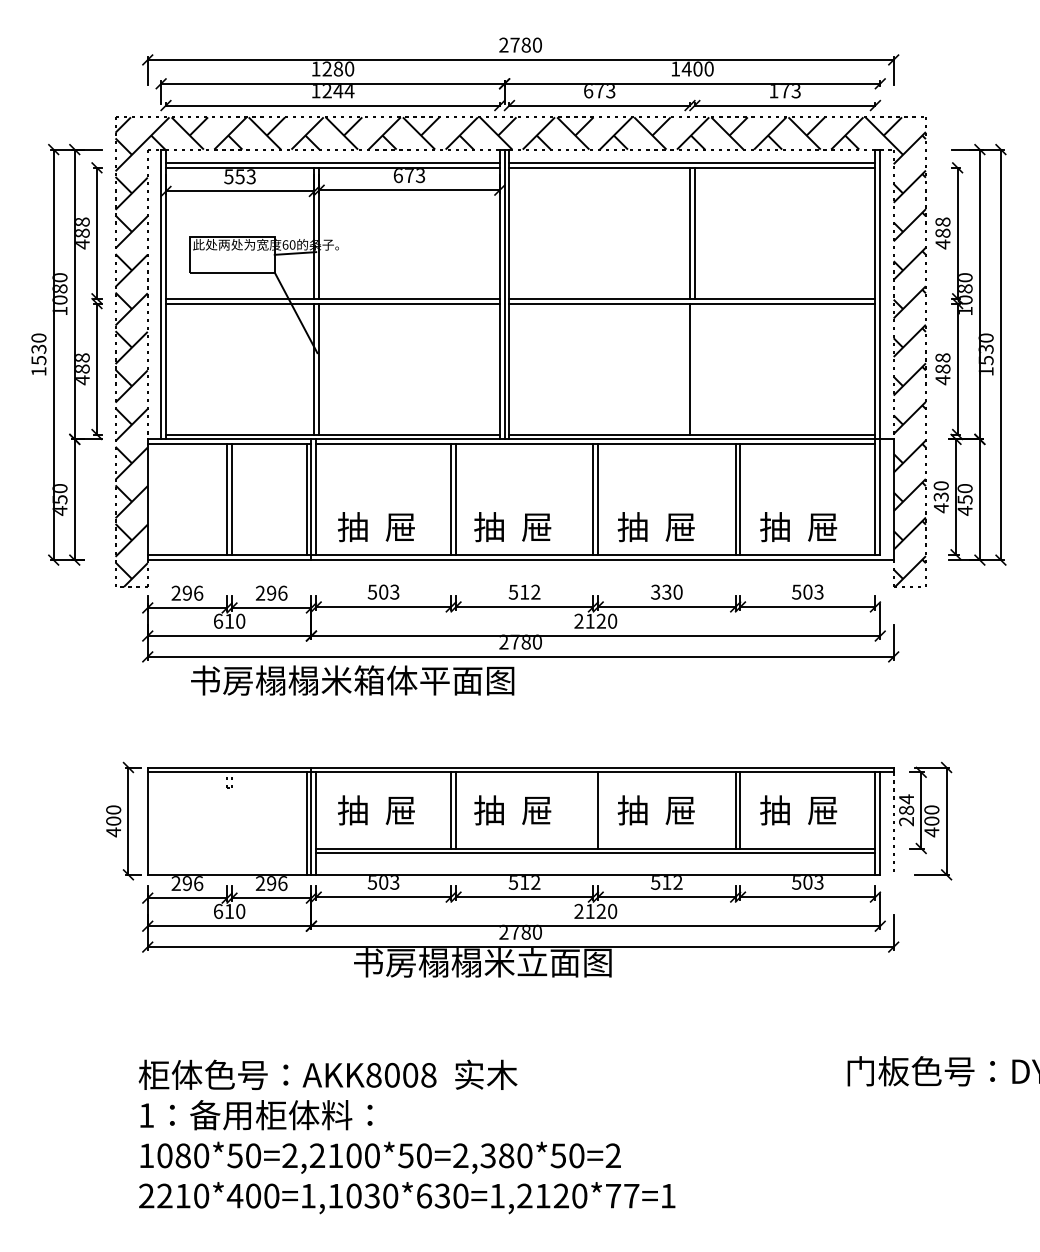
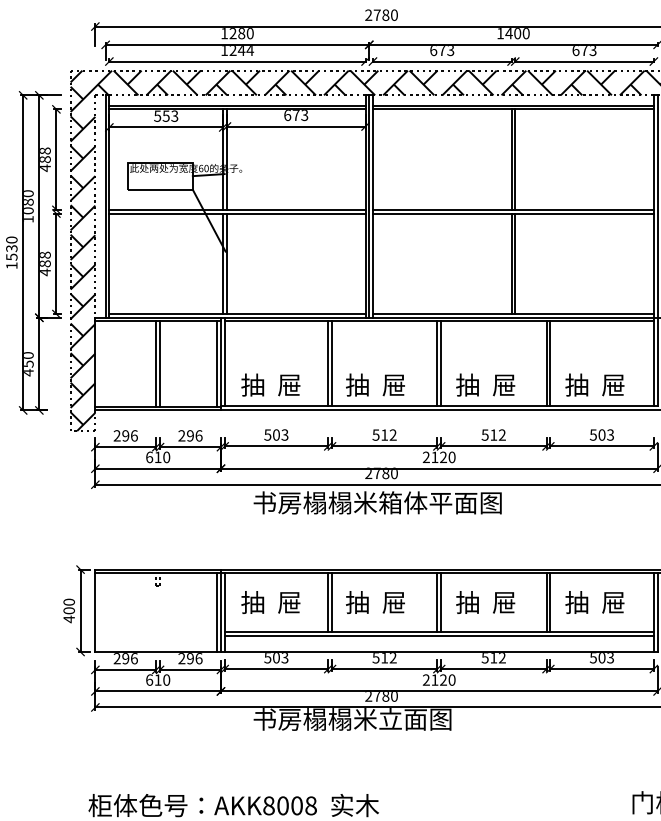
text: (773, 91) -> (575, 50), 173 -> 673
line: (694, 368) -> (514, 263), added
text: (666, 591) -> (493, 434), 330 -> 512
text: (352, 680) -> (377, 502), moved
line: (593, 810) -> (437, 602), added

